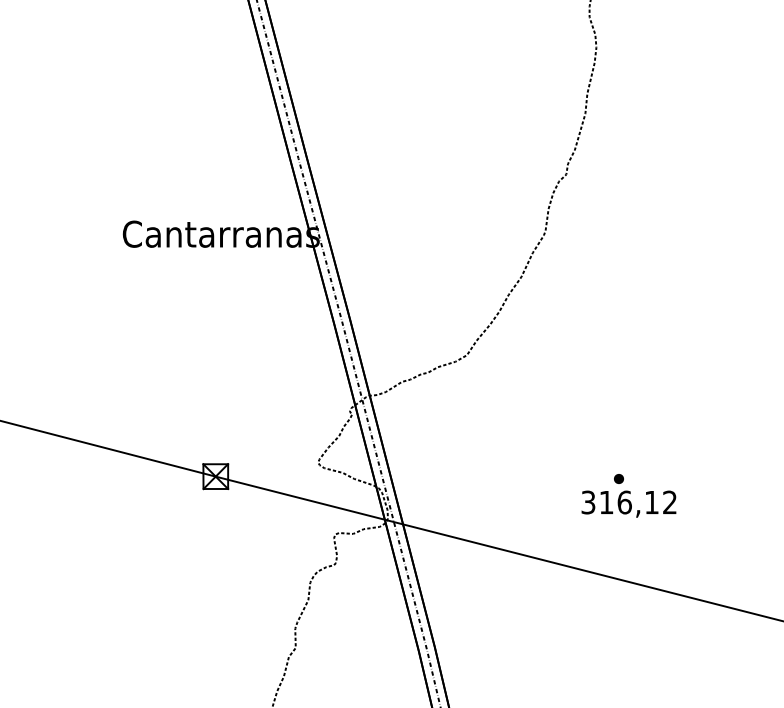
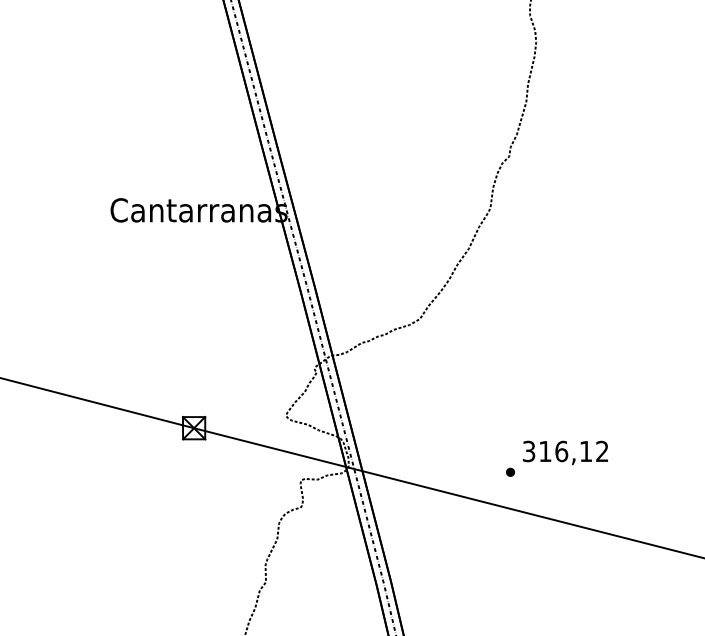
part: (618, 478) -> (510, 471), moved

